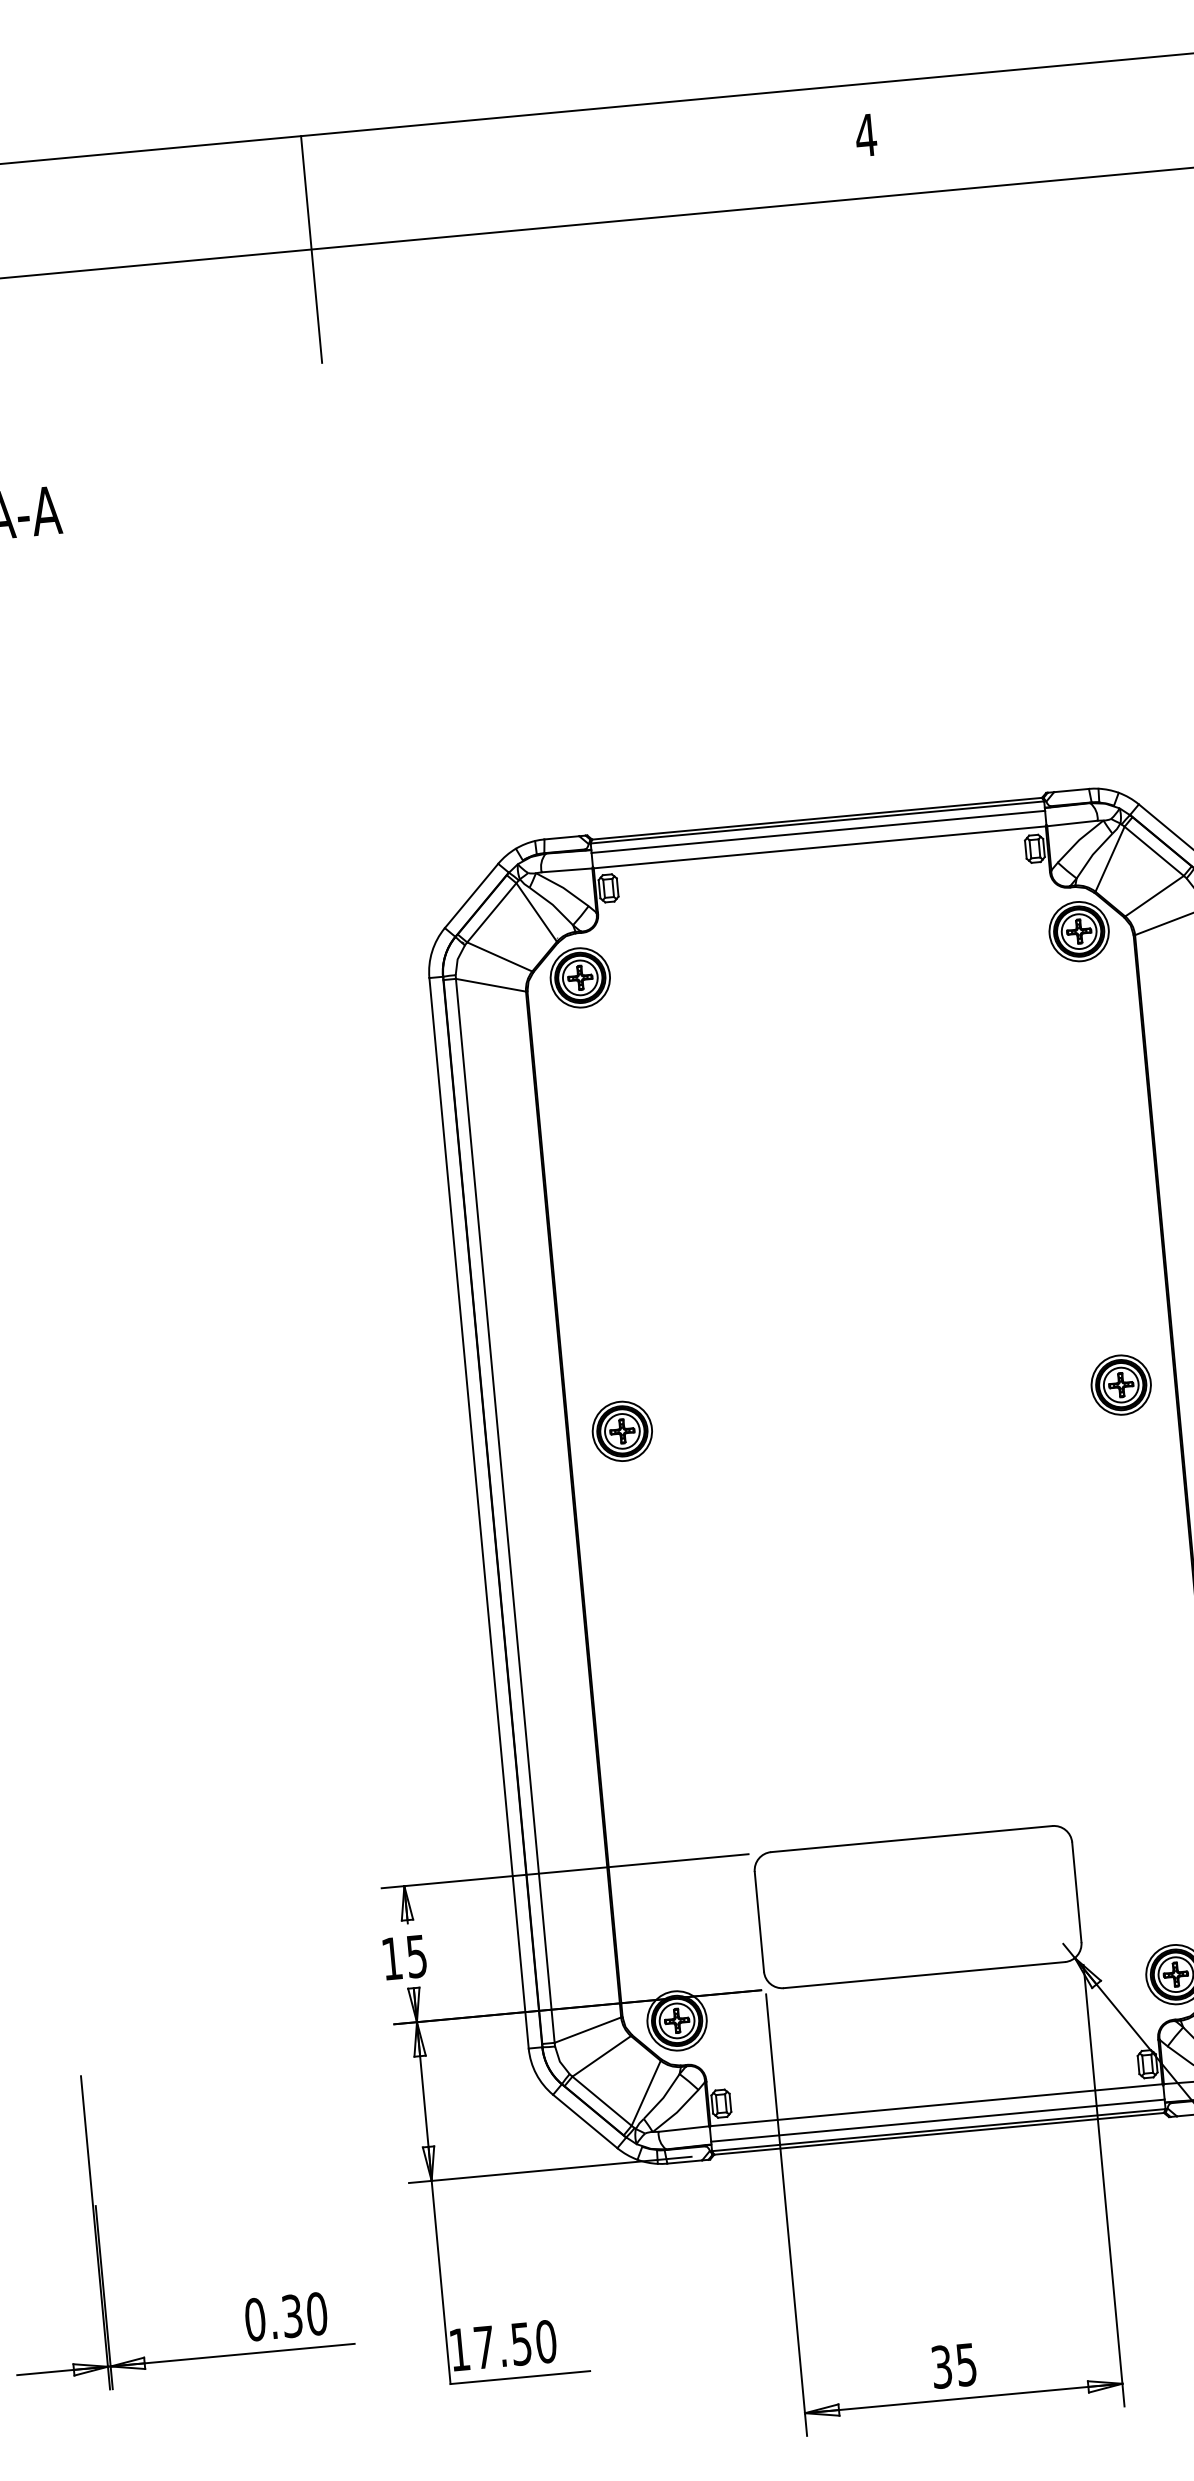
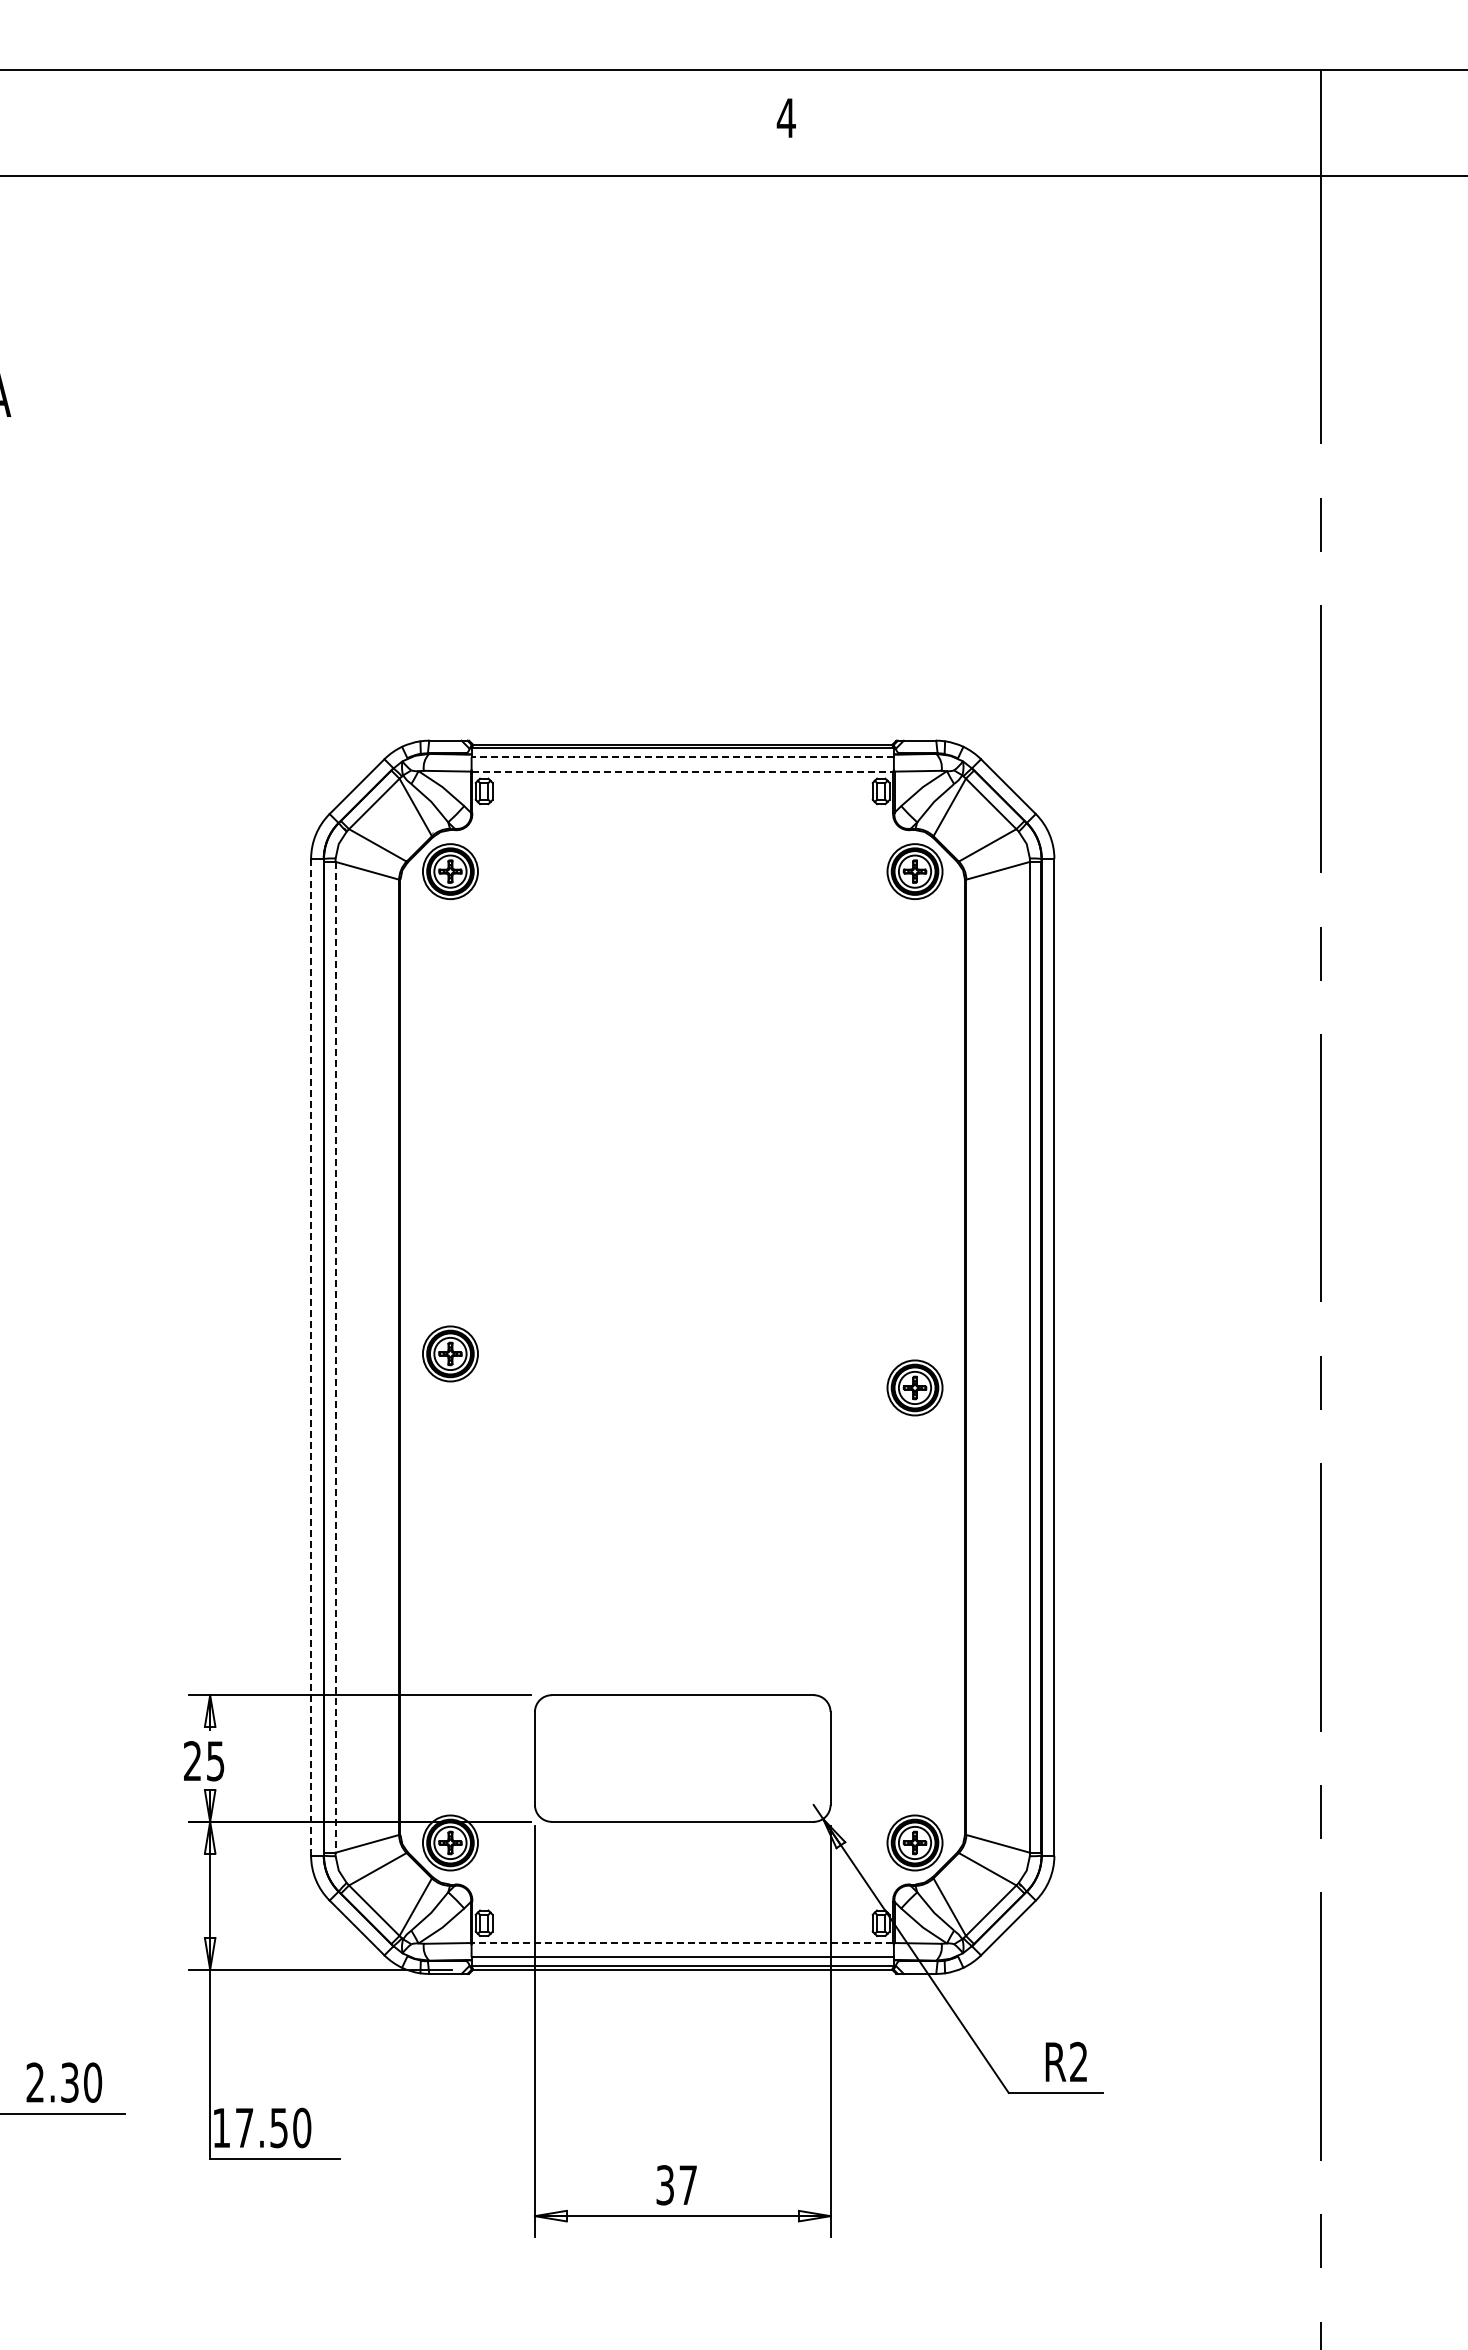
line: (311, 248) -> (264, 175), removed
line: (818, 832) -> (682, 757), solid -> dashed
line: (820, 847) -> (683, 771), solid -> dashed
part: (1120, 1384) -> (914, 1387), moved
part: (622, 1430) -> (450, 1353), moved
line: (505, 1511) -> (335, 1357), solid -> dashed
line: (479, 1512) -> (311, 1356), solid -> dashed
text: (391, 1958) -> (192, 1760), 15 -> 25
line: (936, 2105) -> (682, 1943), solid -> dashed
text: (255, 2319) -> (35, 2082), 0.30 -> 2.30
text: (965, 2365) -> (687, 2185), 35 -> 37

